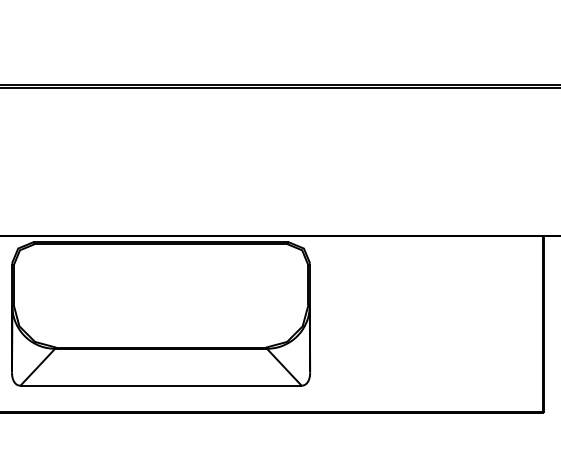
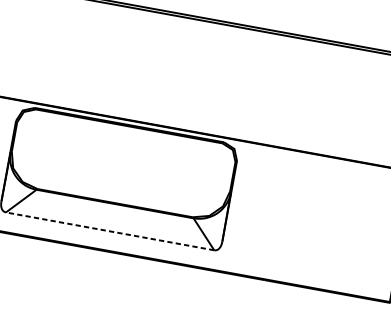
line: (161, 385) -> (110, 231), solid -> dashed

